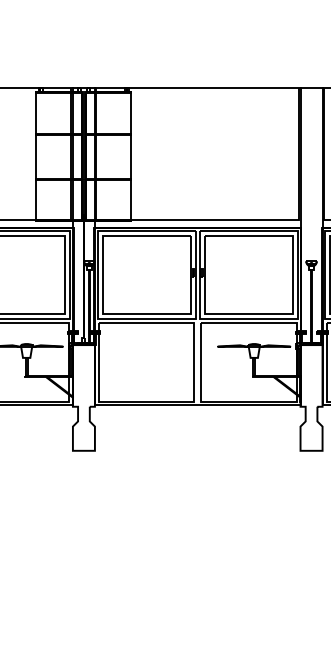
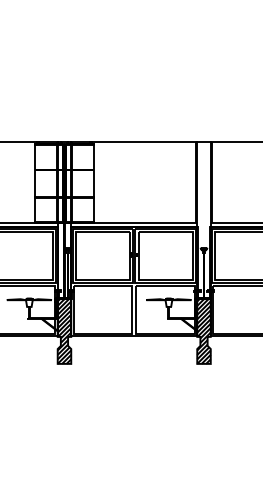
hatch: (83, 397) -> (64, 331), added
hatch: (310, 397) -> (203, 331), added

